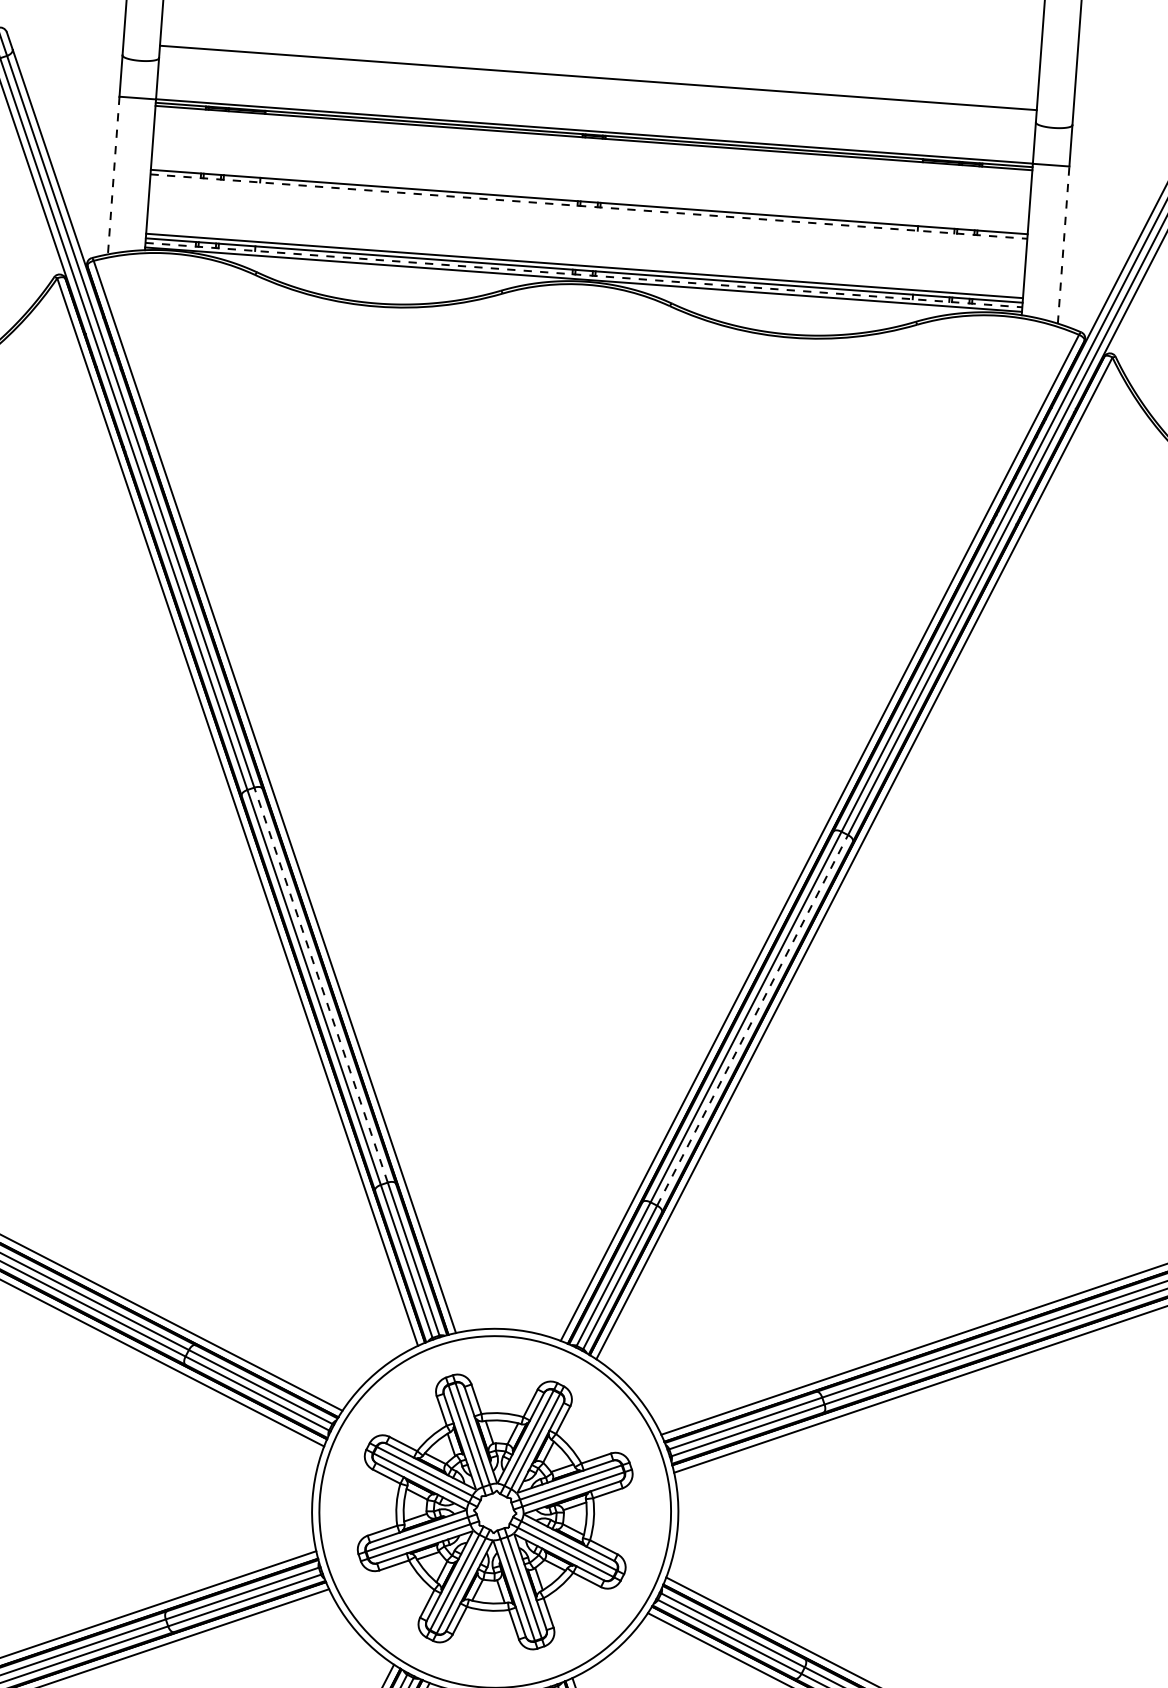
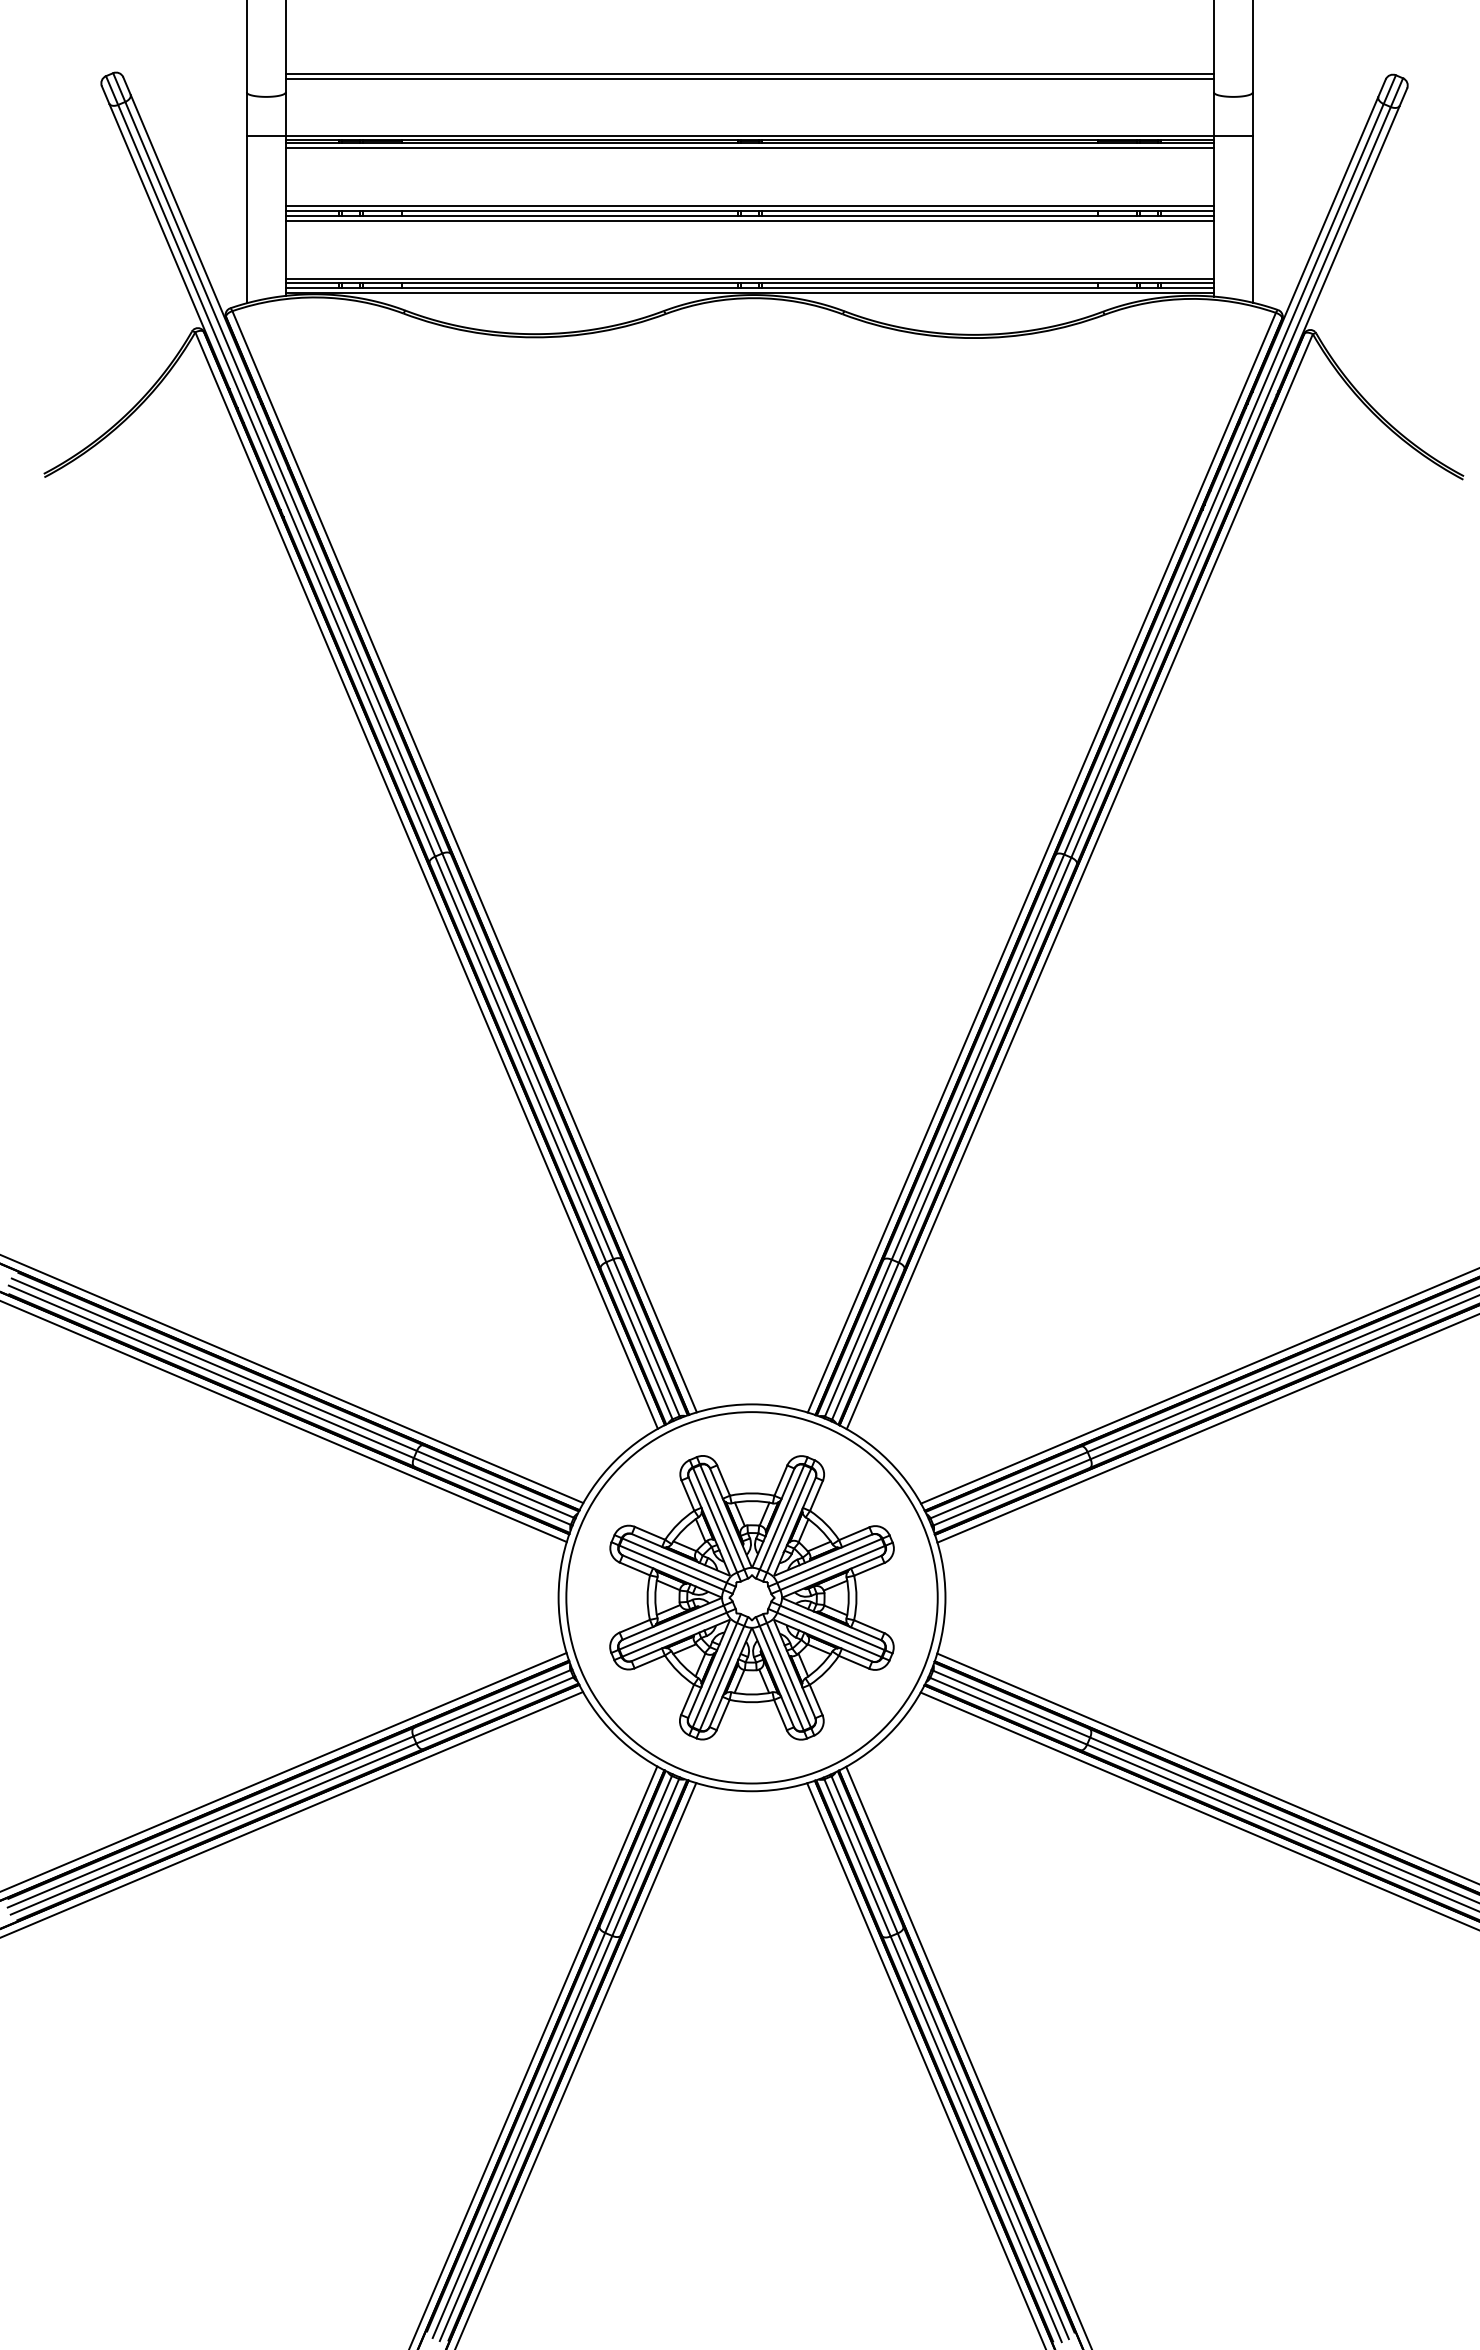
line: (598, 72) -> (749, 73), added
line: (593, 142) -> (749, 147), added
line: (113, 176) -> (246, 220), dashed -> solid
line: (589, 197) -> (749, 206), added
line: (589, 206) -> (750, 215), dashed -> solid
line: (588, 211) -> (749, 220), added
line: (1063, 245) -> (1252, 219), dashed -> solid
line: (584, 275) -> (750, 288), dashed -> solid
line: (320, 984) -> (527, 1055), dashed -> solid
line: (753, 1019) -> (985, 1059), dashed -> solid

